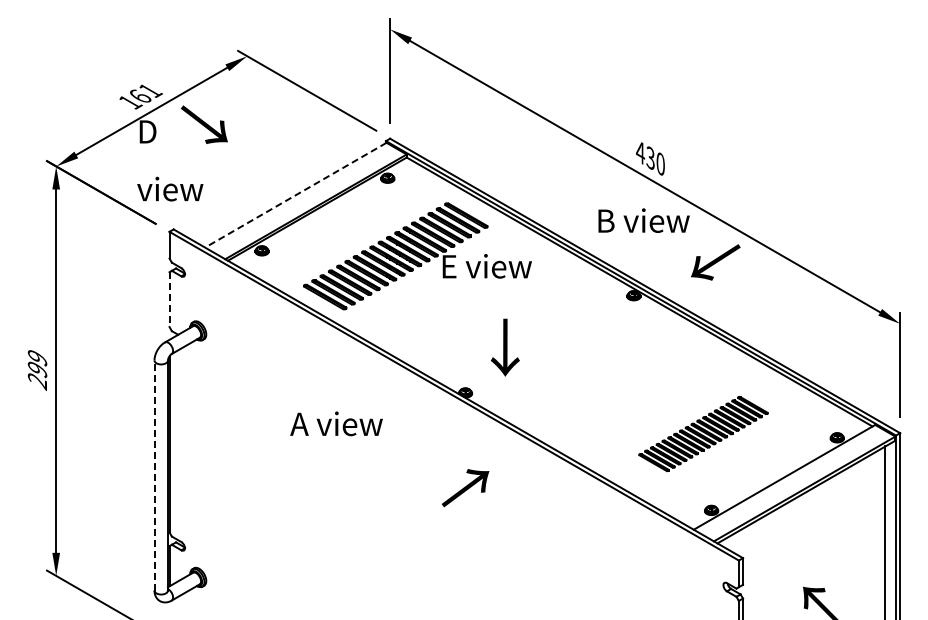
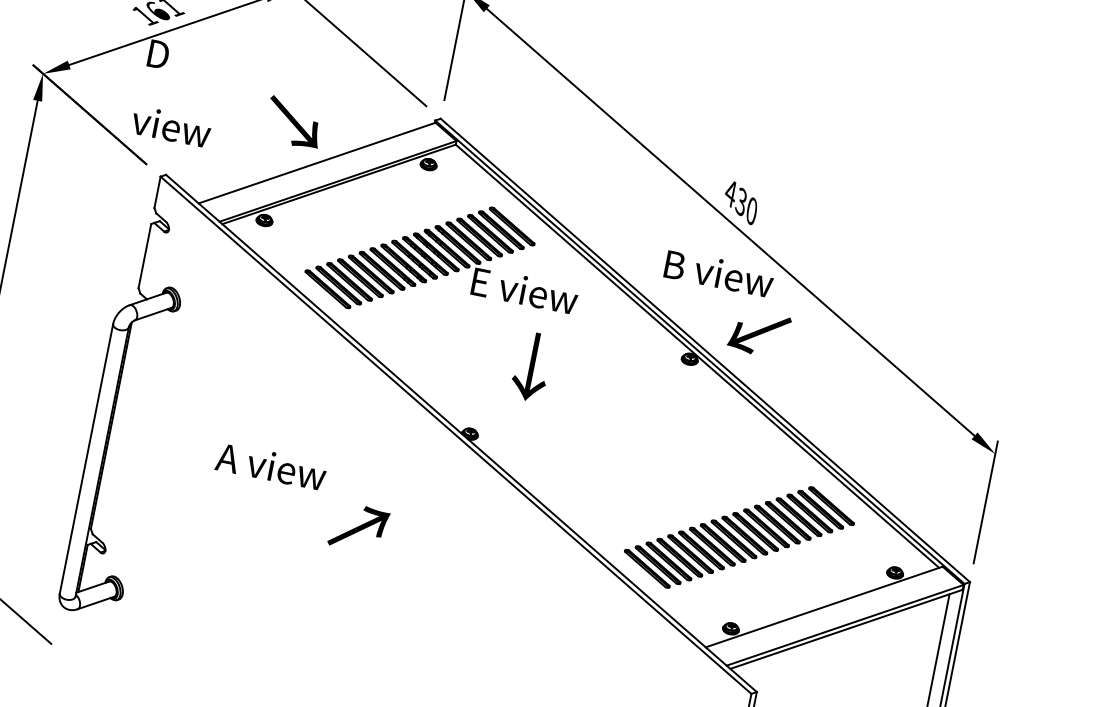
text: (204, 124) -> (294, 122), moved
line: (295, 195) -> (316, 163), dashed -> solid
text: (715, 262) -> (758, 333), moved
line: (169, 300) -> (144, 257), dashed -> solid
text: (505, 347) -> (532, 366), moved
text: (336, 423) -> (271, 466), moved
part: (703, 433) -> (739, 536), size x1.43
line: (154, 475) -> (86, 458), dashed -> solid
text: (465, 488) -> (358, 528), moved

